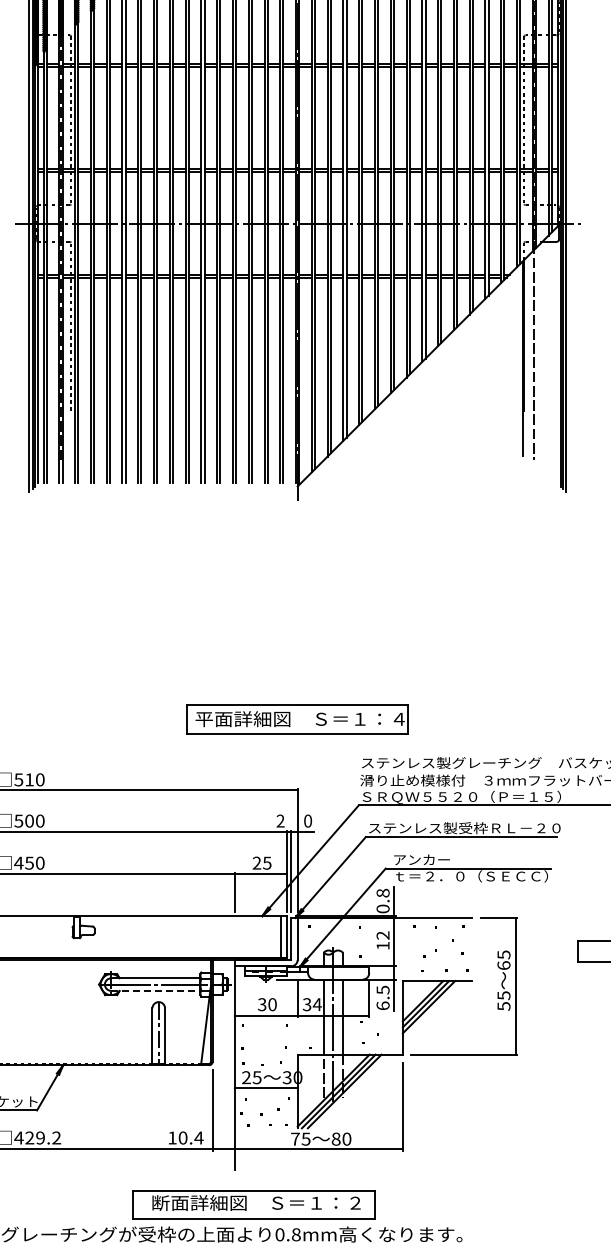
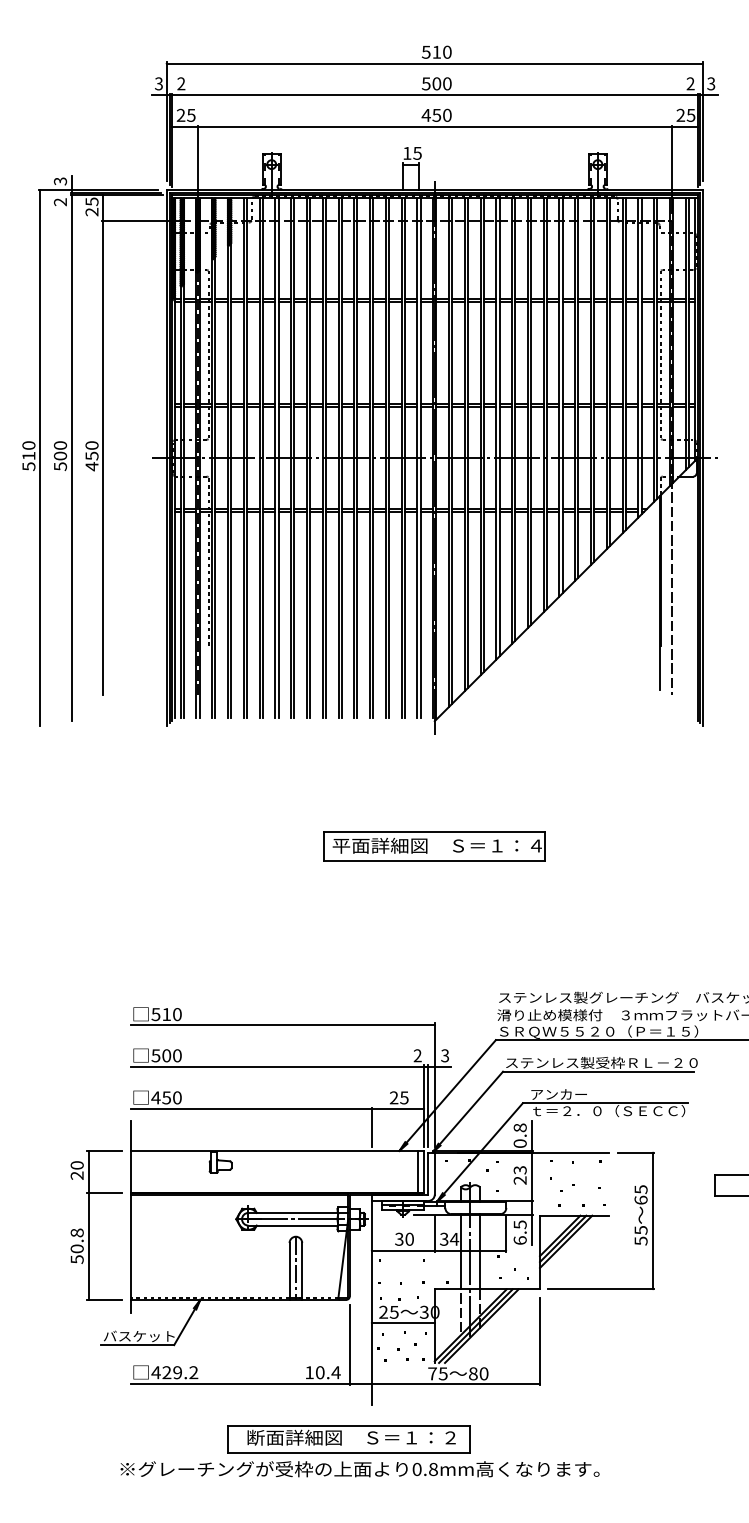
part: (297, 719) -> (434, 846), moved
text: (308, 820) -> (445, 1055), 0 -> 3
text: (382, 940) -> (519, 1175), 12 -> 23
line: (155, 990) -> (292, 1225), dashed -> solid
part: (253, 1204) -> (348, 1439), moved

